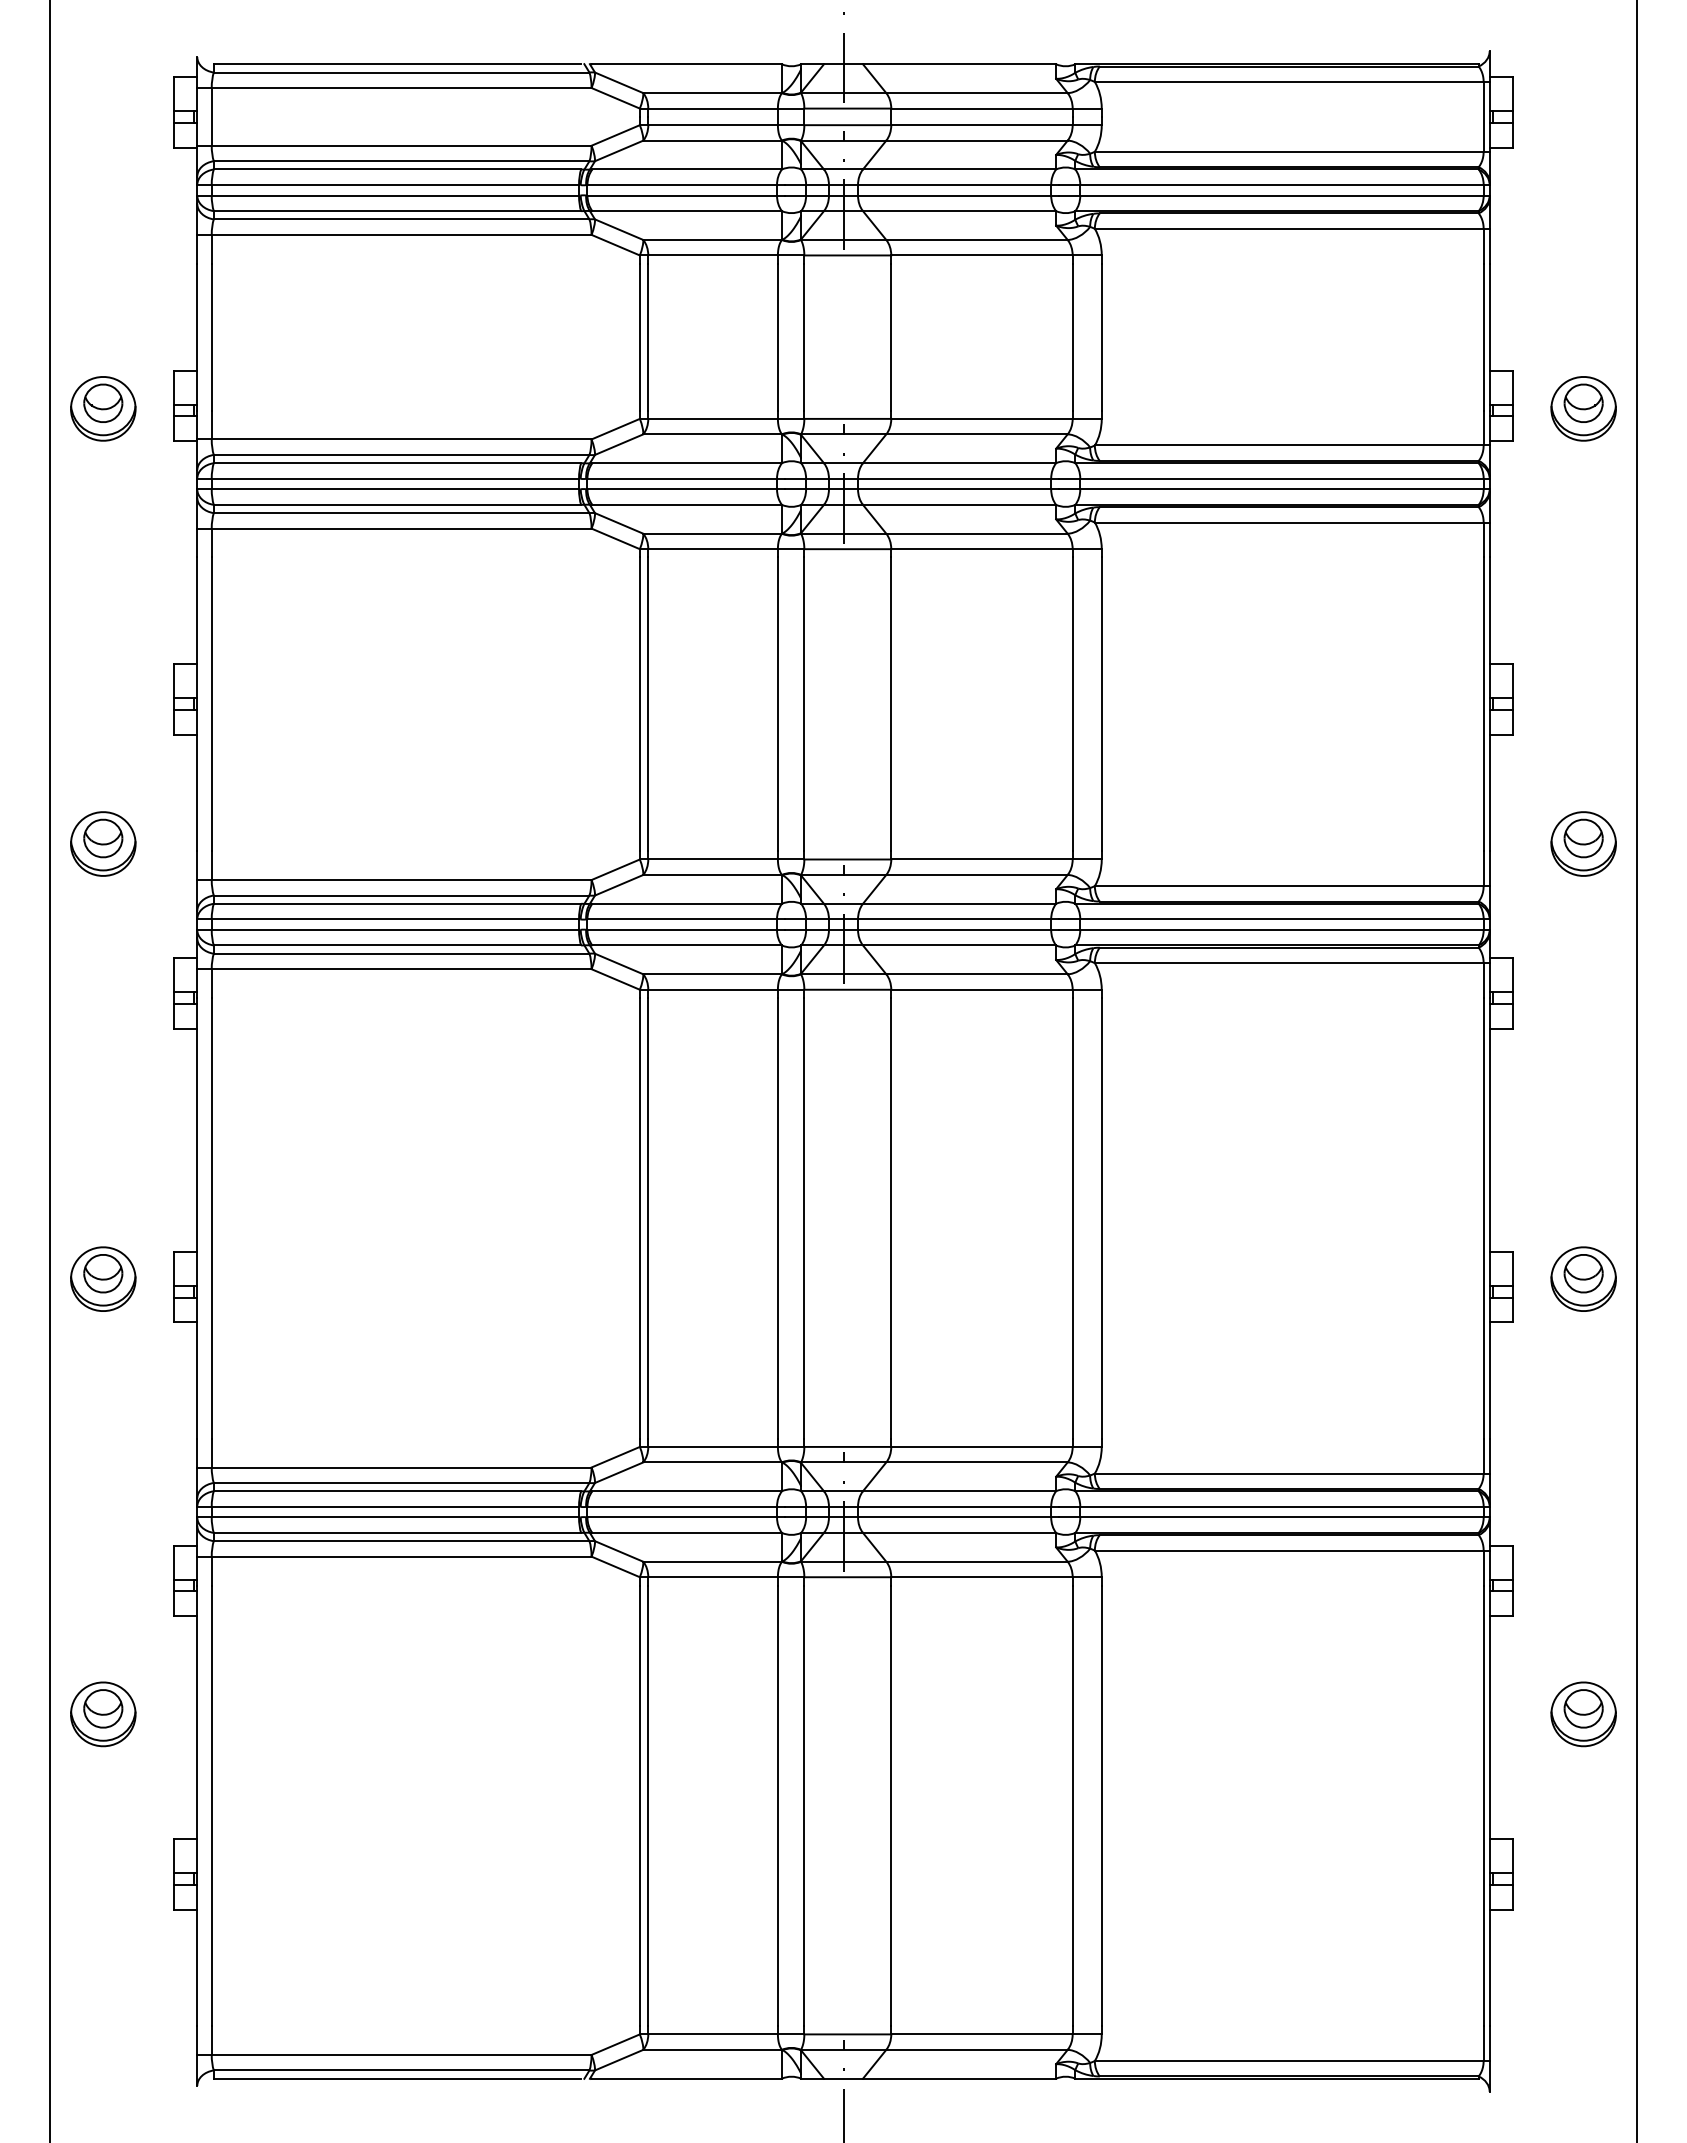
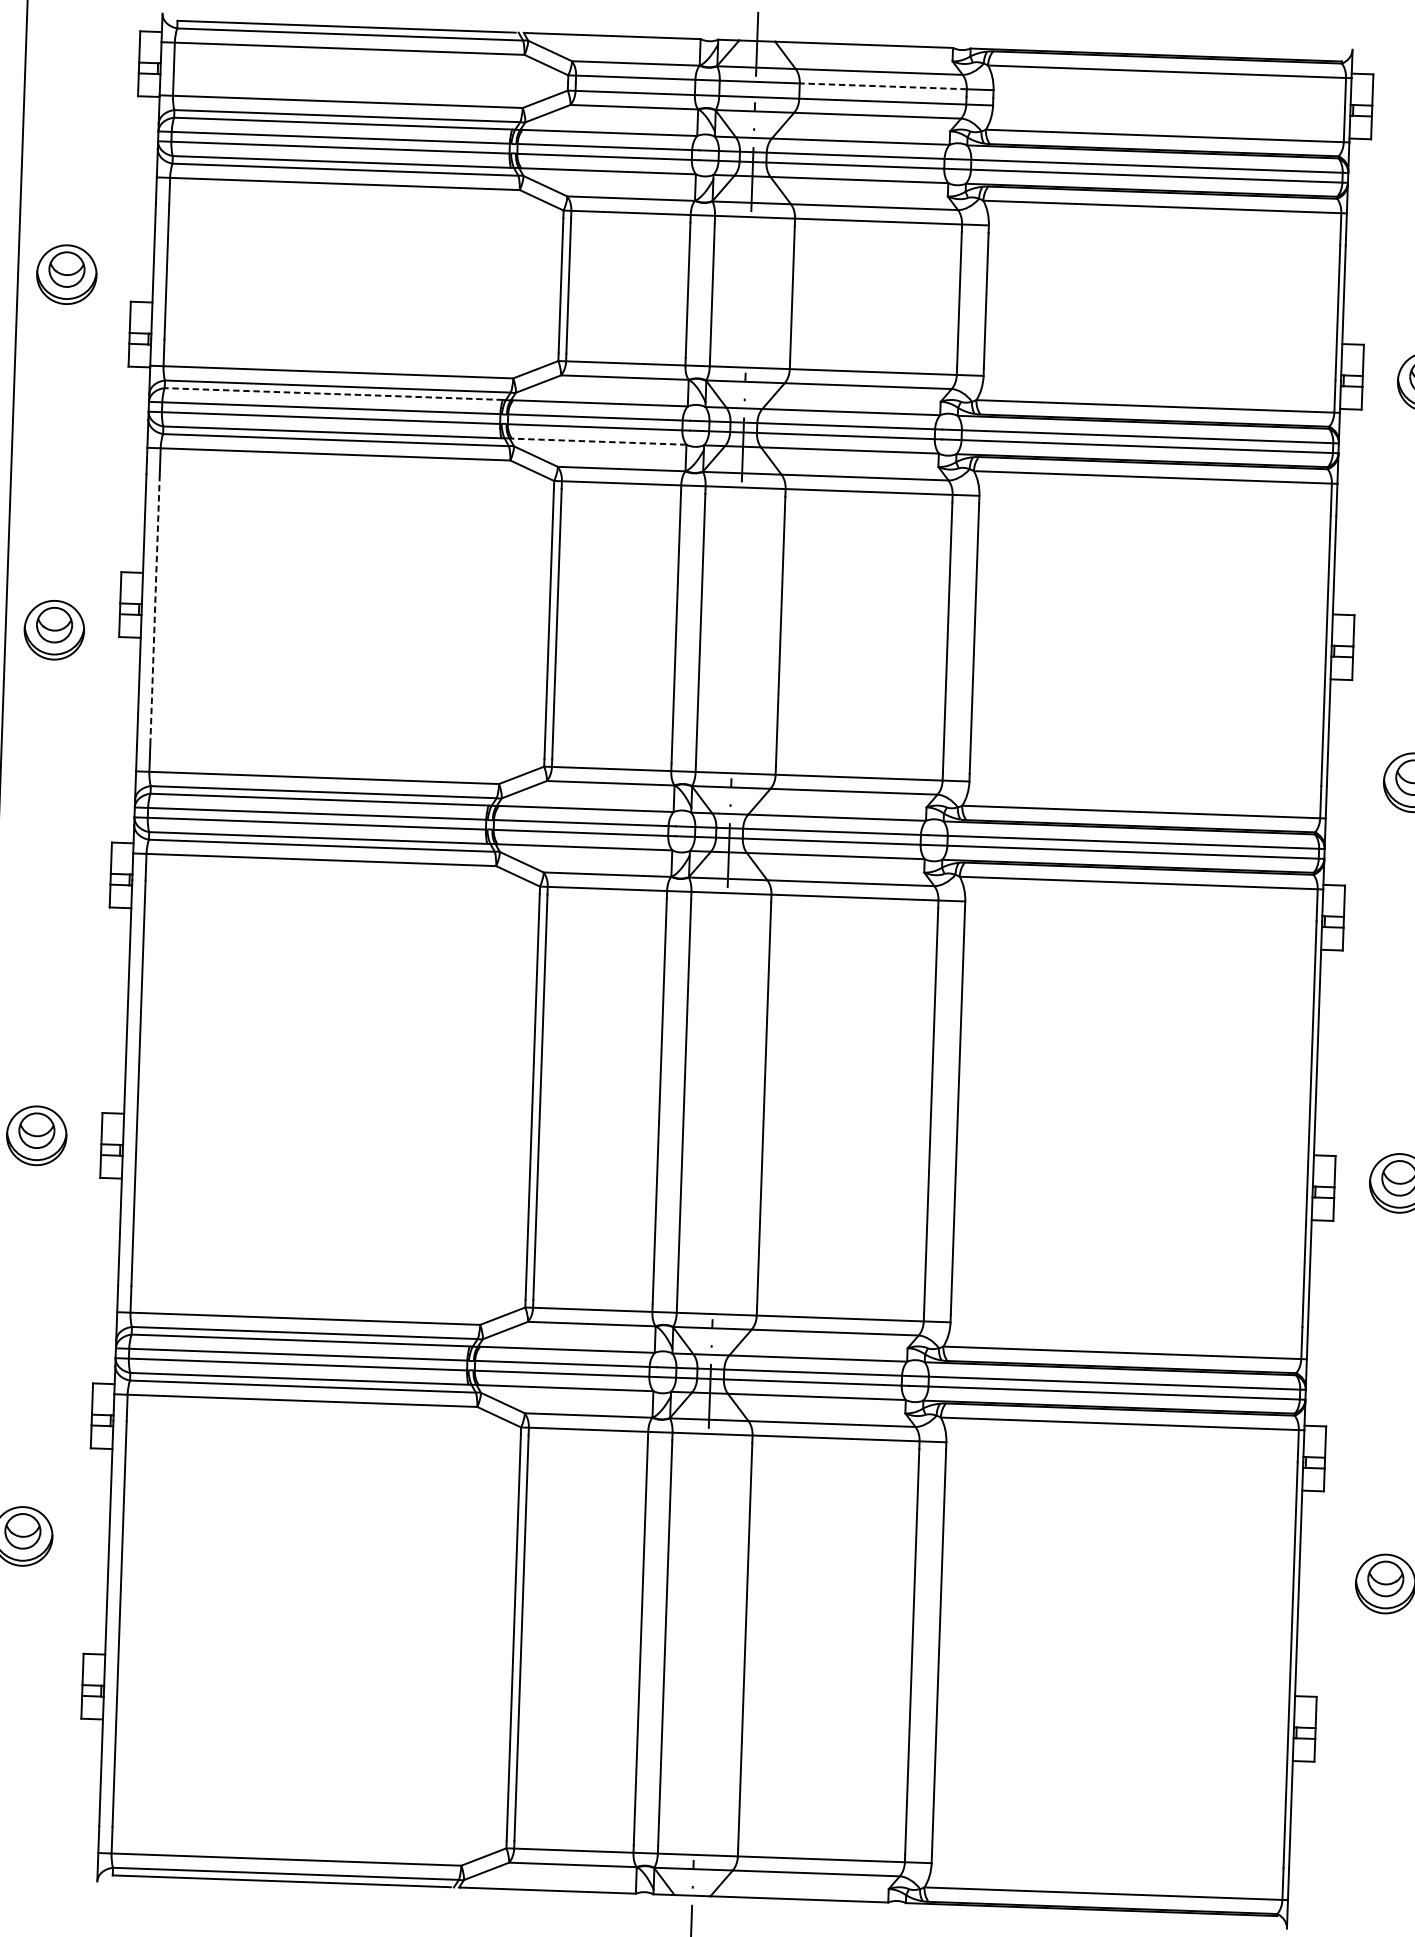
line: (981, 108) -> (882, 86), solid -> dashed
part: (103, 408) -> (67, 274), moved
line: (397, 463) -> (333, 394), solid -> dashed
line: (687, 504) -> (599, 441), solid -> dashed
line: (211, 704) -> (154, 610), solid -> dashed
part: (103, 843) -> (54, 629), moved

